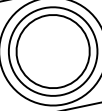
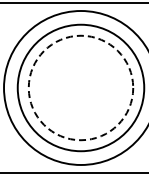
circle: (52, 51) -> (80, 87), solid -> dashed

